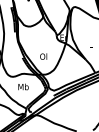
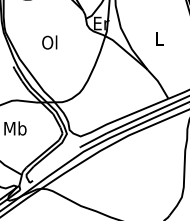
text: (43, 56) -> (49, 42), moved

